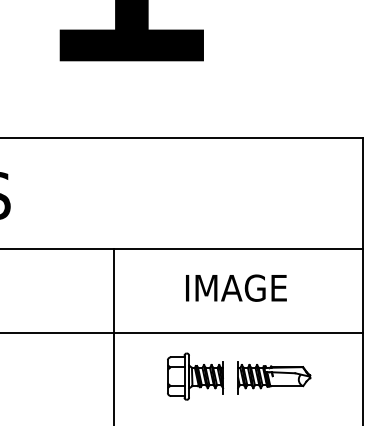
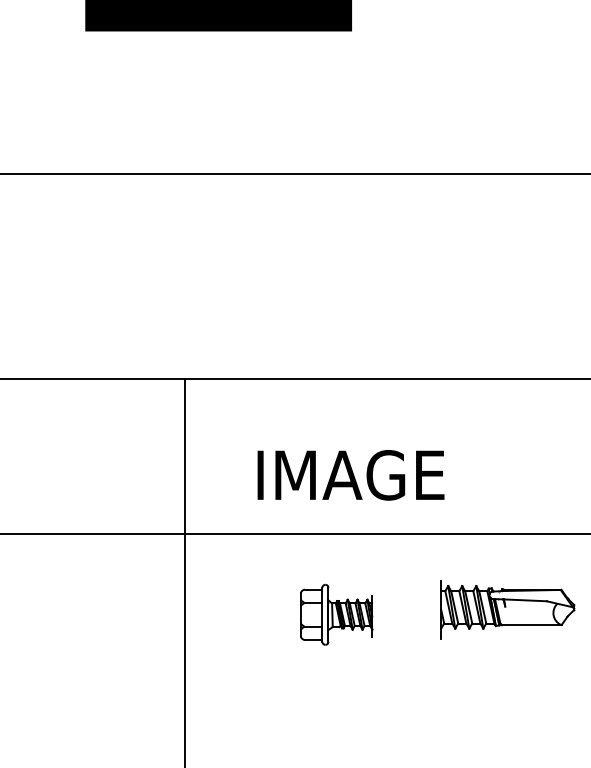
text: (236, 287) -> (351, 474), moved
part: (195, 376) -> (336, 614), size x0.7
part: (274, 377) -> (508, 609), moved

